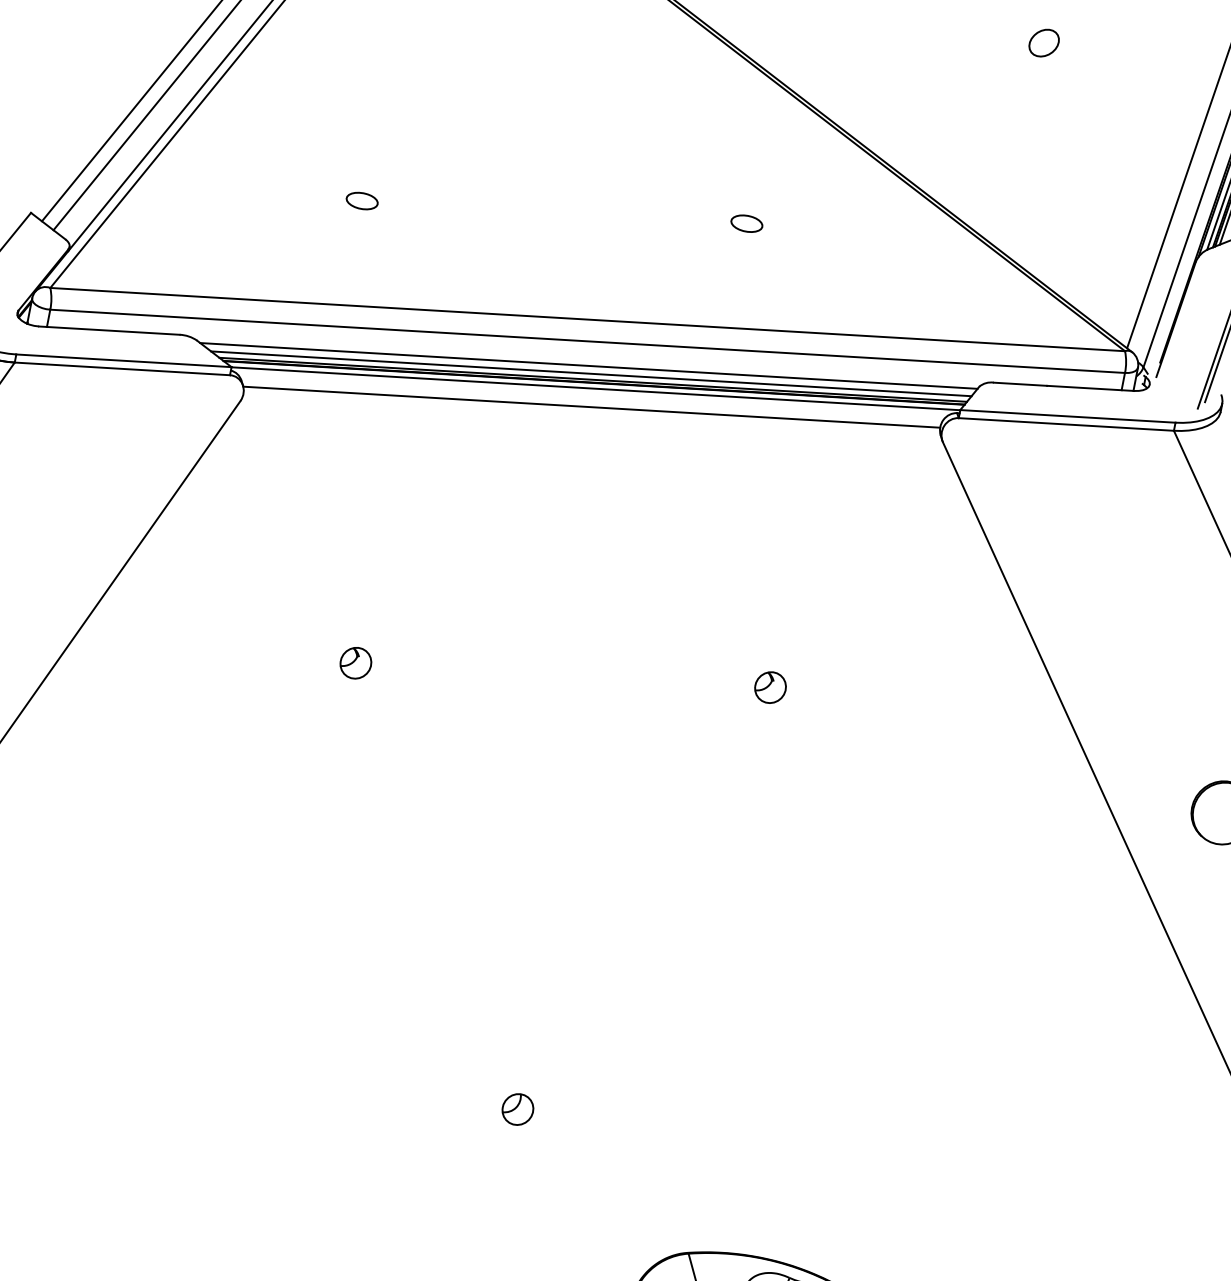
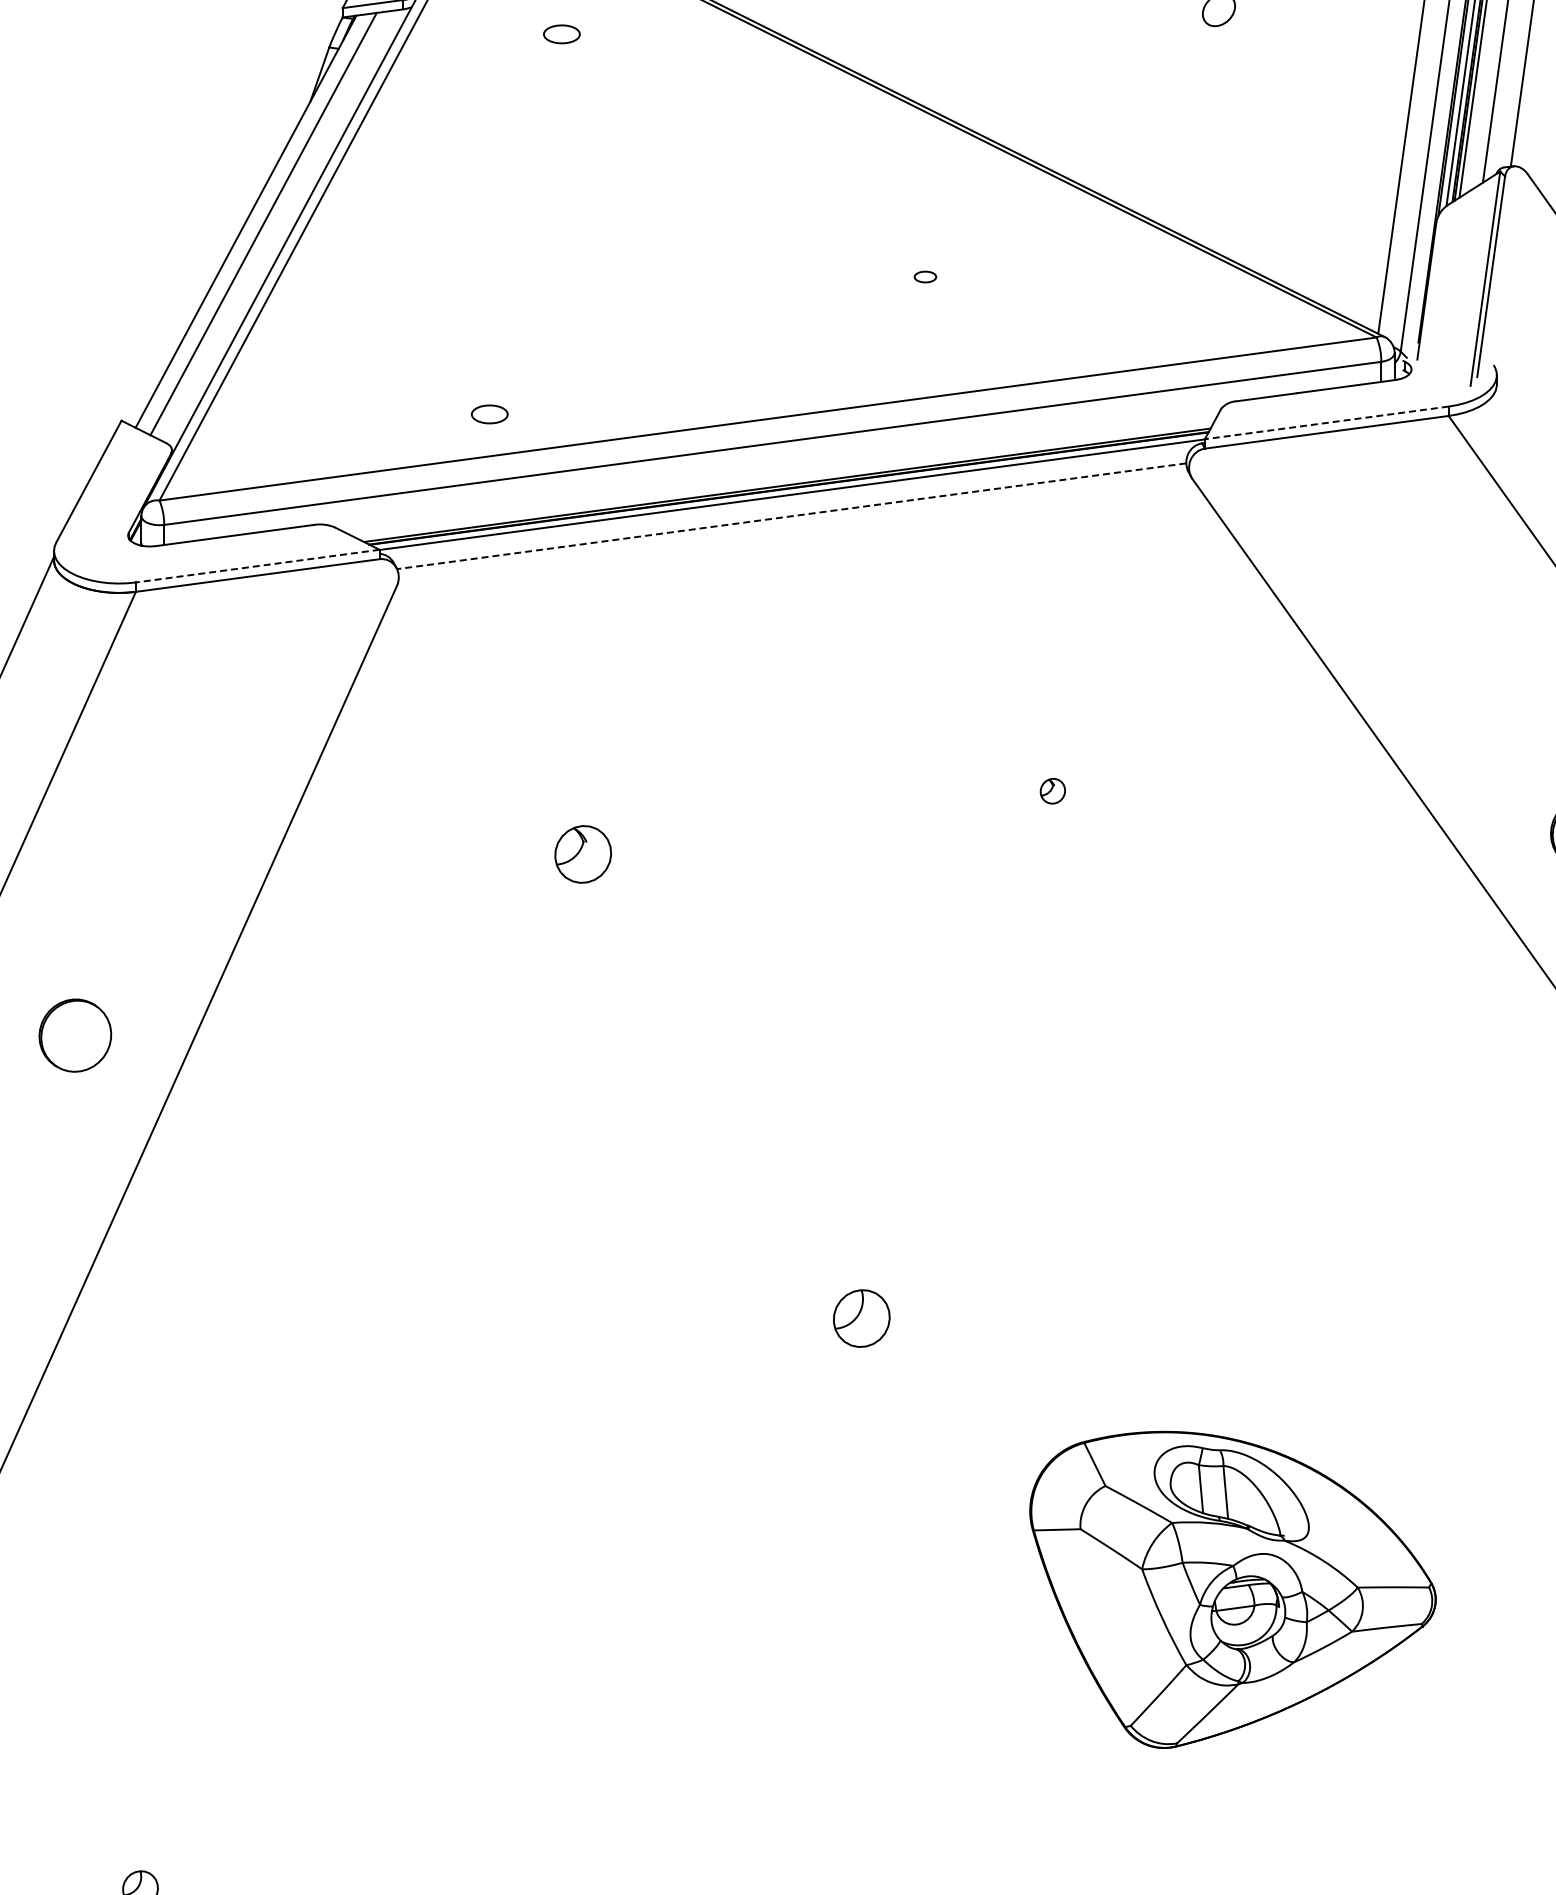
part: (361, 201) -> (489, 414), moved
part: (747, 223) -> (925, 276), size x0.6
line: (123, 361) -> (257, 566), solid -> dashed
line: (588, 365) -> (779, 470), removed
line: (591, 373) -> (783, 478), removed
line: (591, 407) -> (791, 516), solid -> dashed
line: (1067, 415) -> (1326, 422), solid -> dashed
part: (356, 662) -> (583, 853), size x1.6
part: (770, 686) -> (1052, 790), size x0.7
part: (517, 1109) -> (861, 1318), size x1.6

